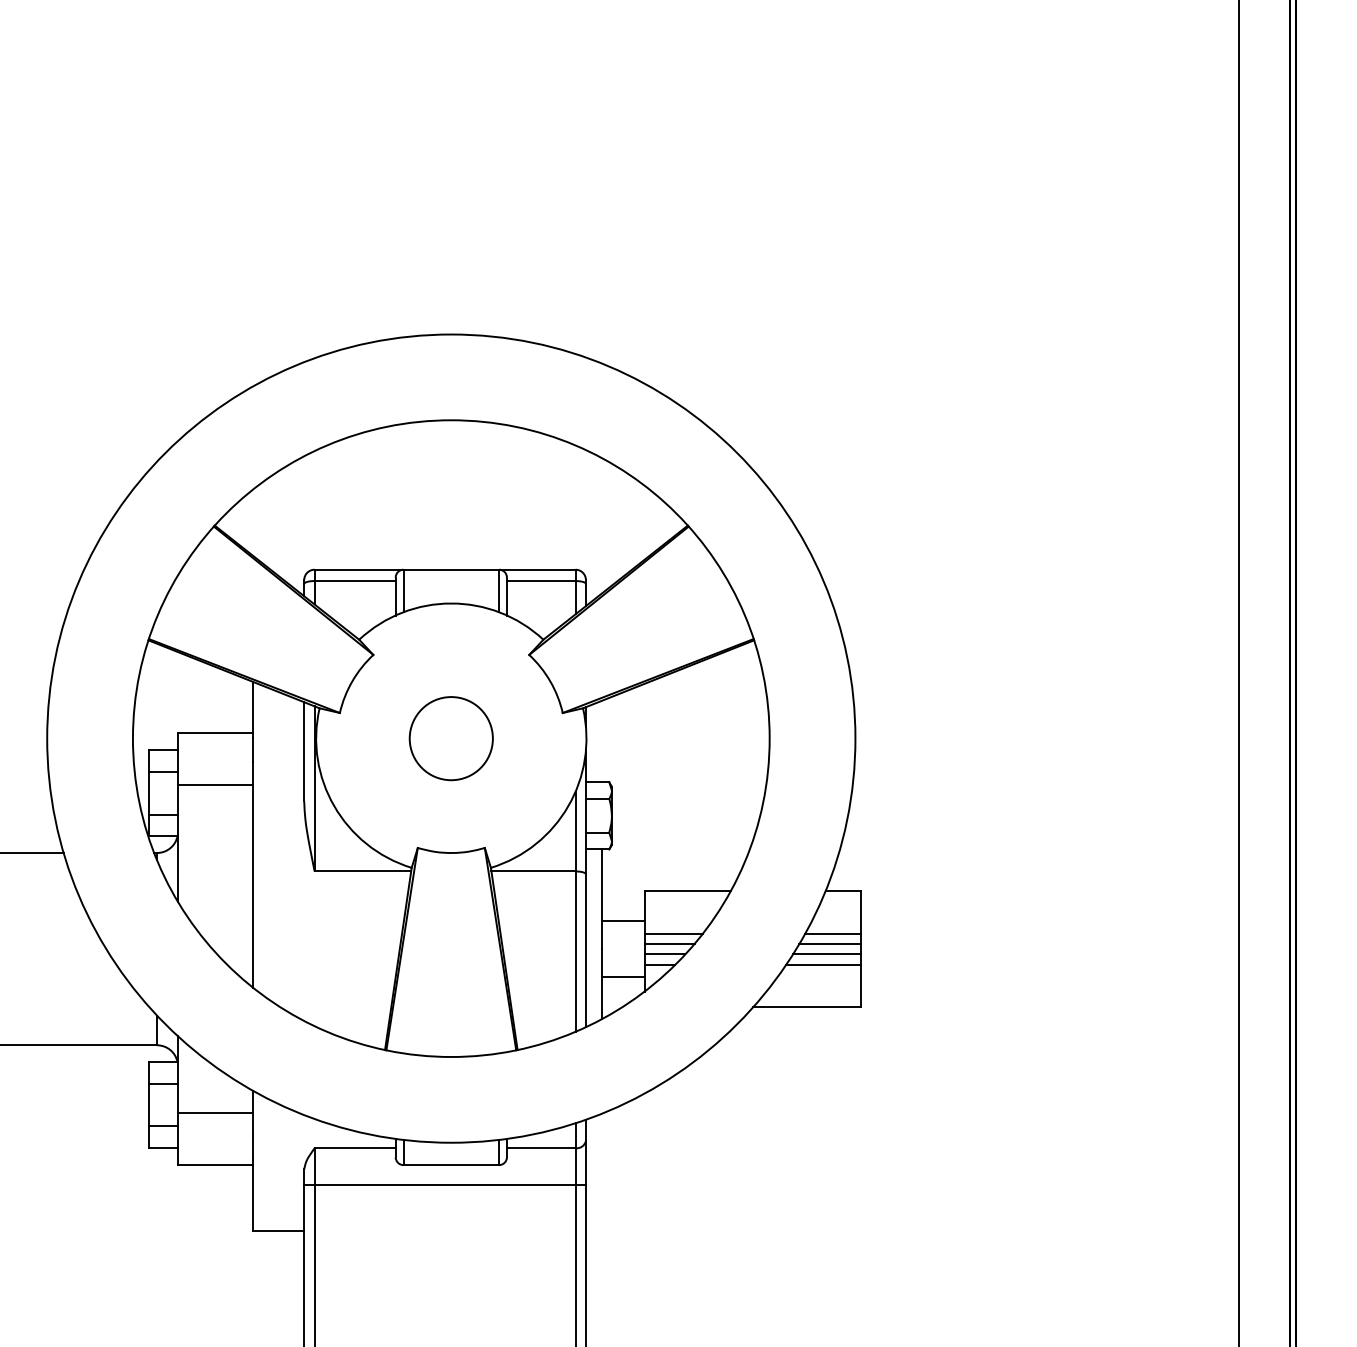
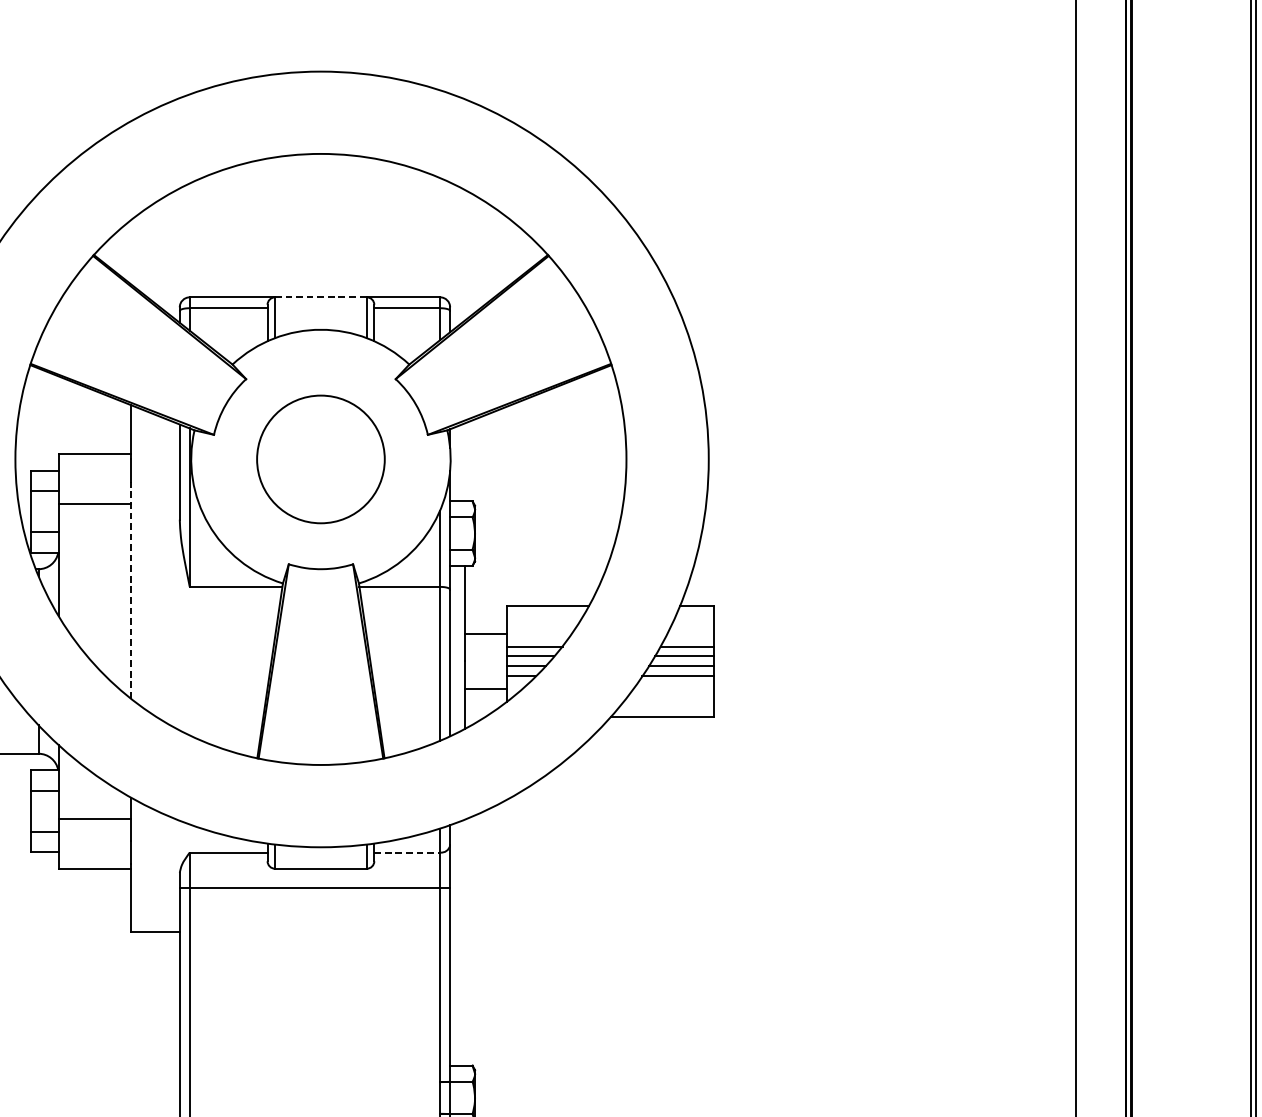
line: (451, 569) -> (321, 297), solid -> dashed
circle: (450, 738) -> (320, 459), size x1.6
line: (253, 874) -> (131, 589), solid -> dashed
line: (541, 1148) -> (407, 852), solid -> dashed

